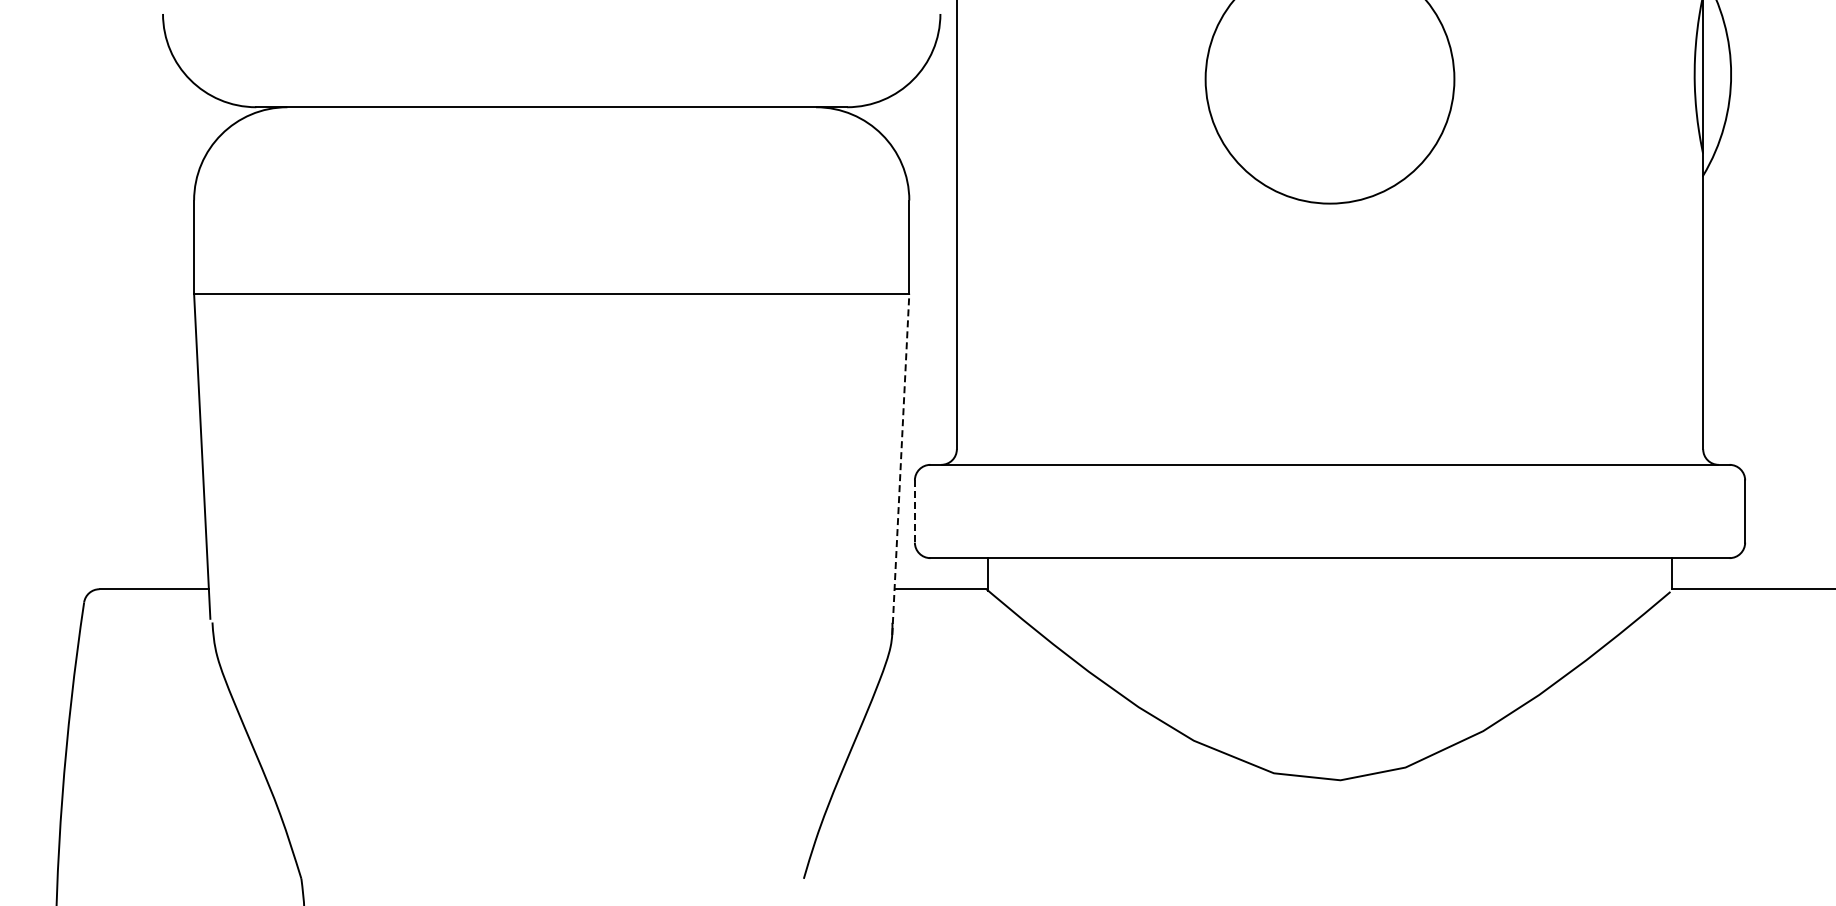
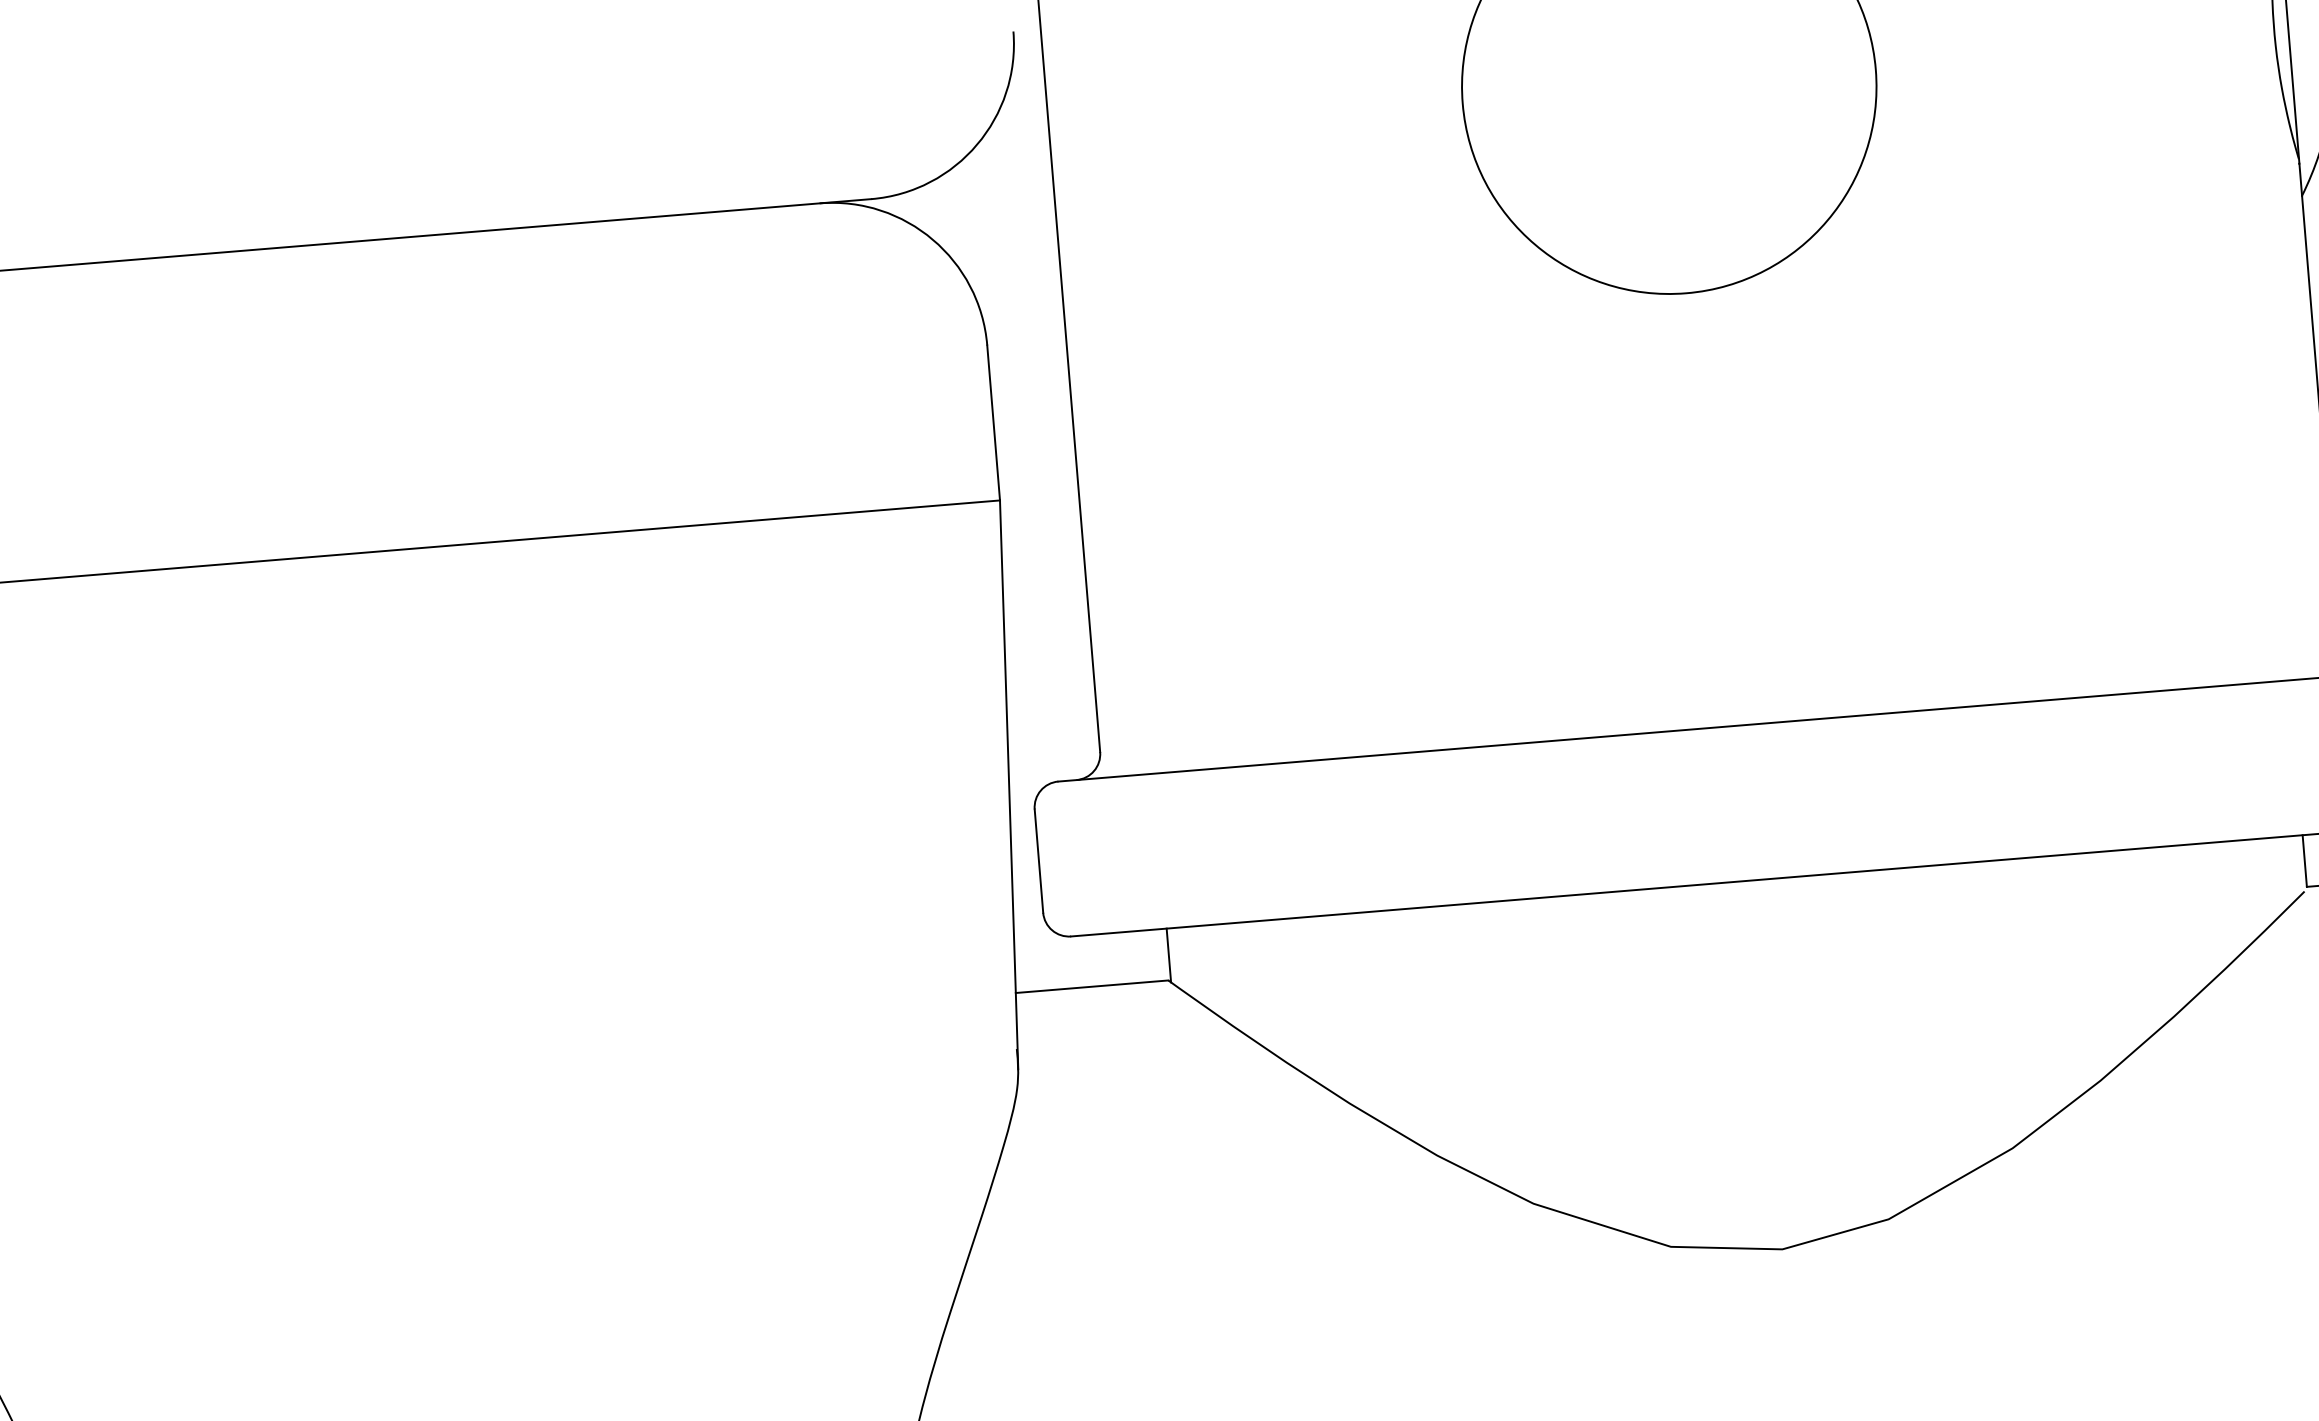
line: (900, 464) -> (1008, 785), dashed -> solid
line: (914, 512) -> (1038, 862), dashed -> solid

